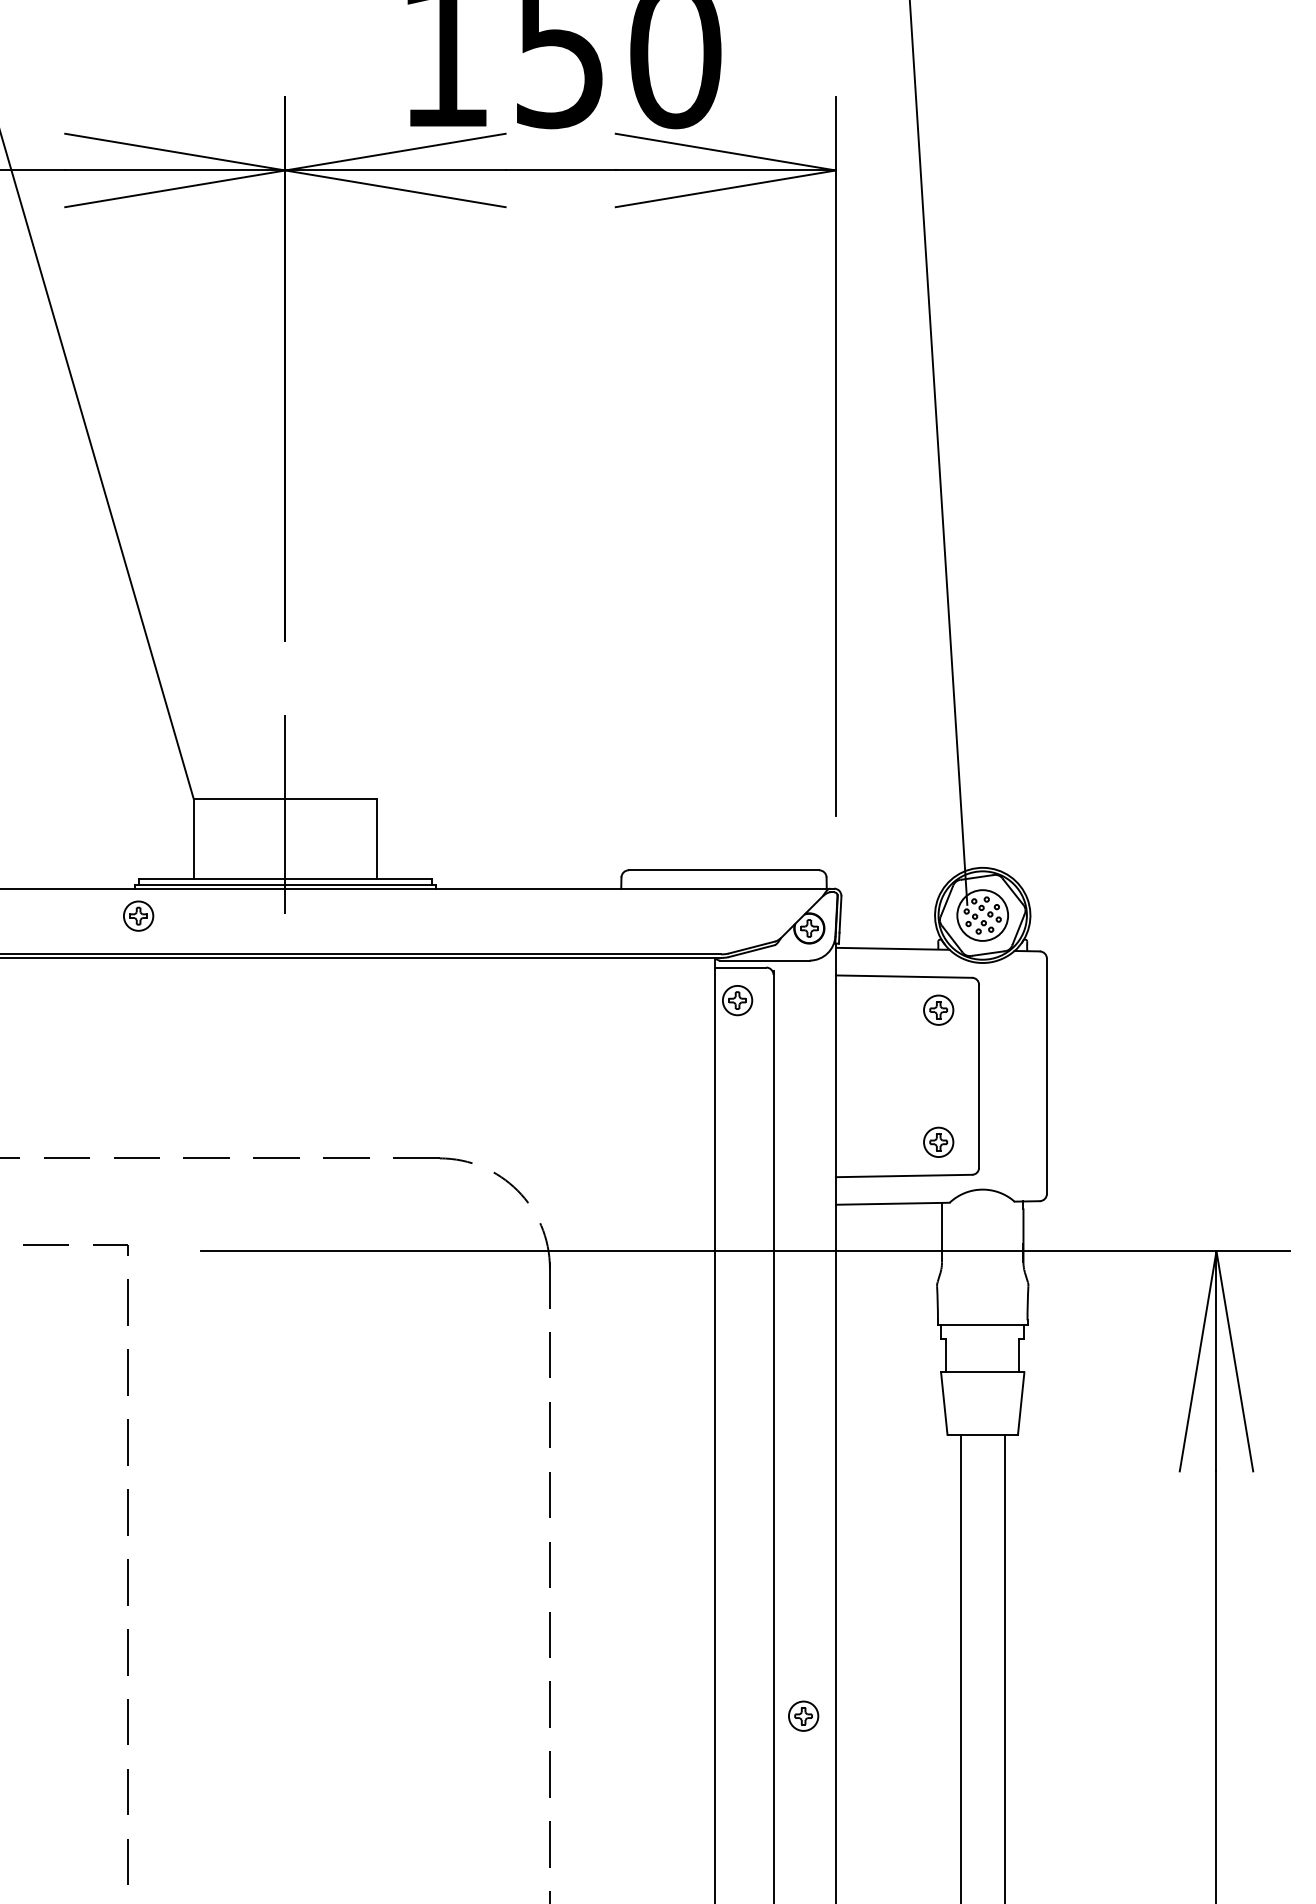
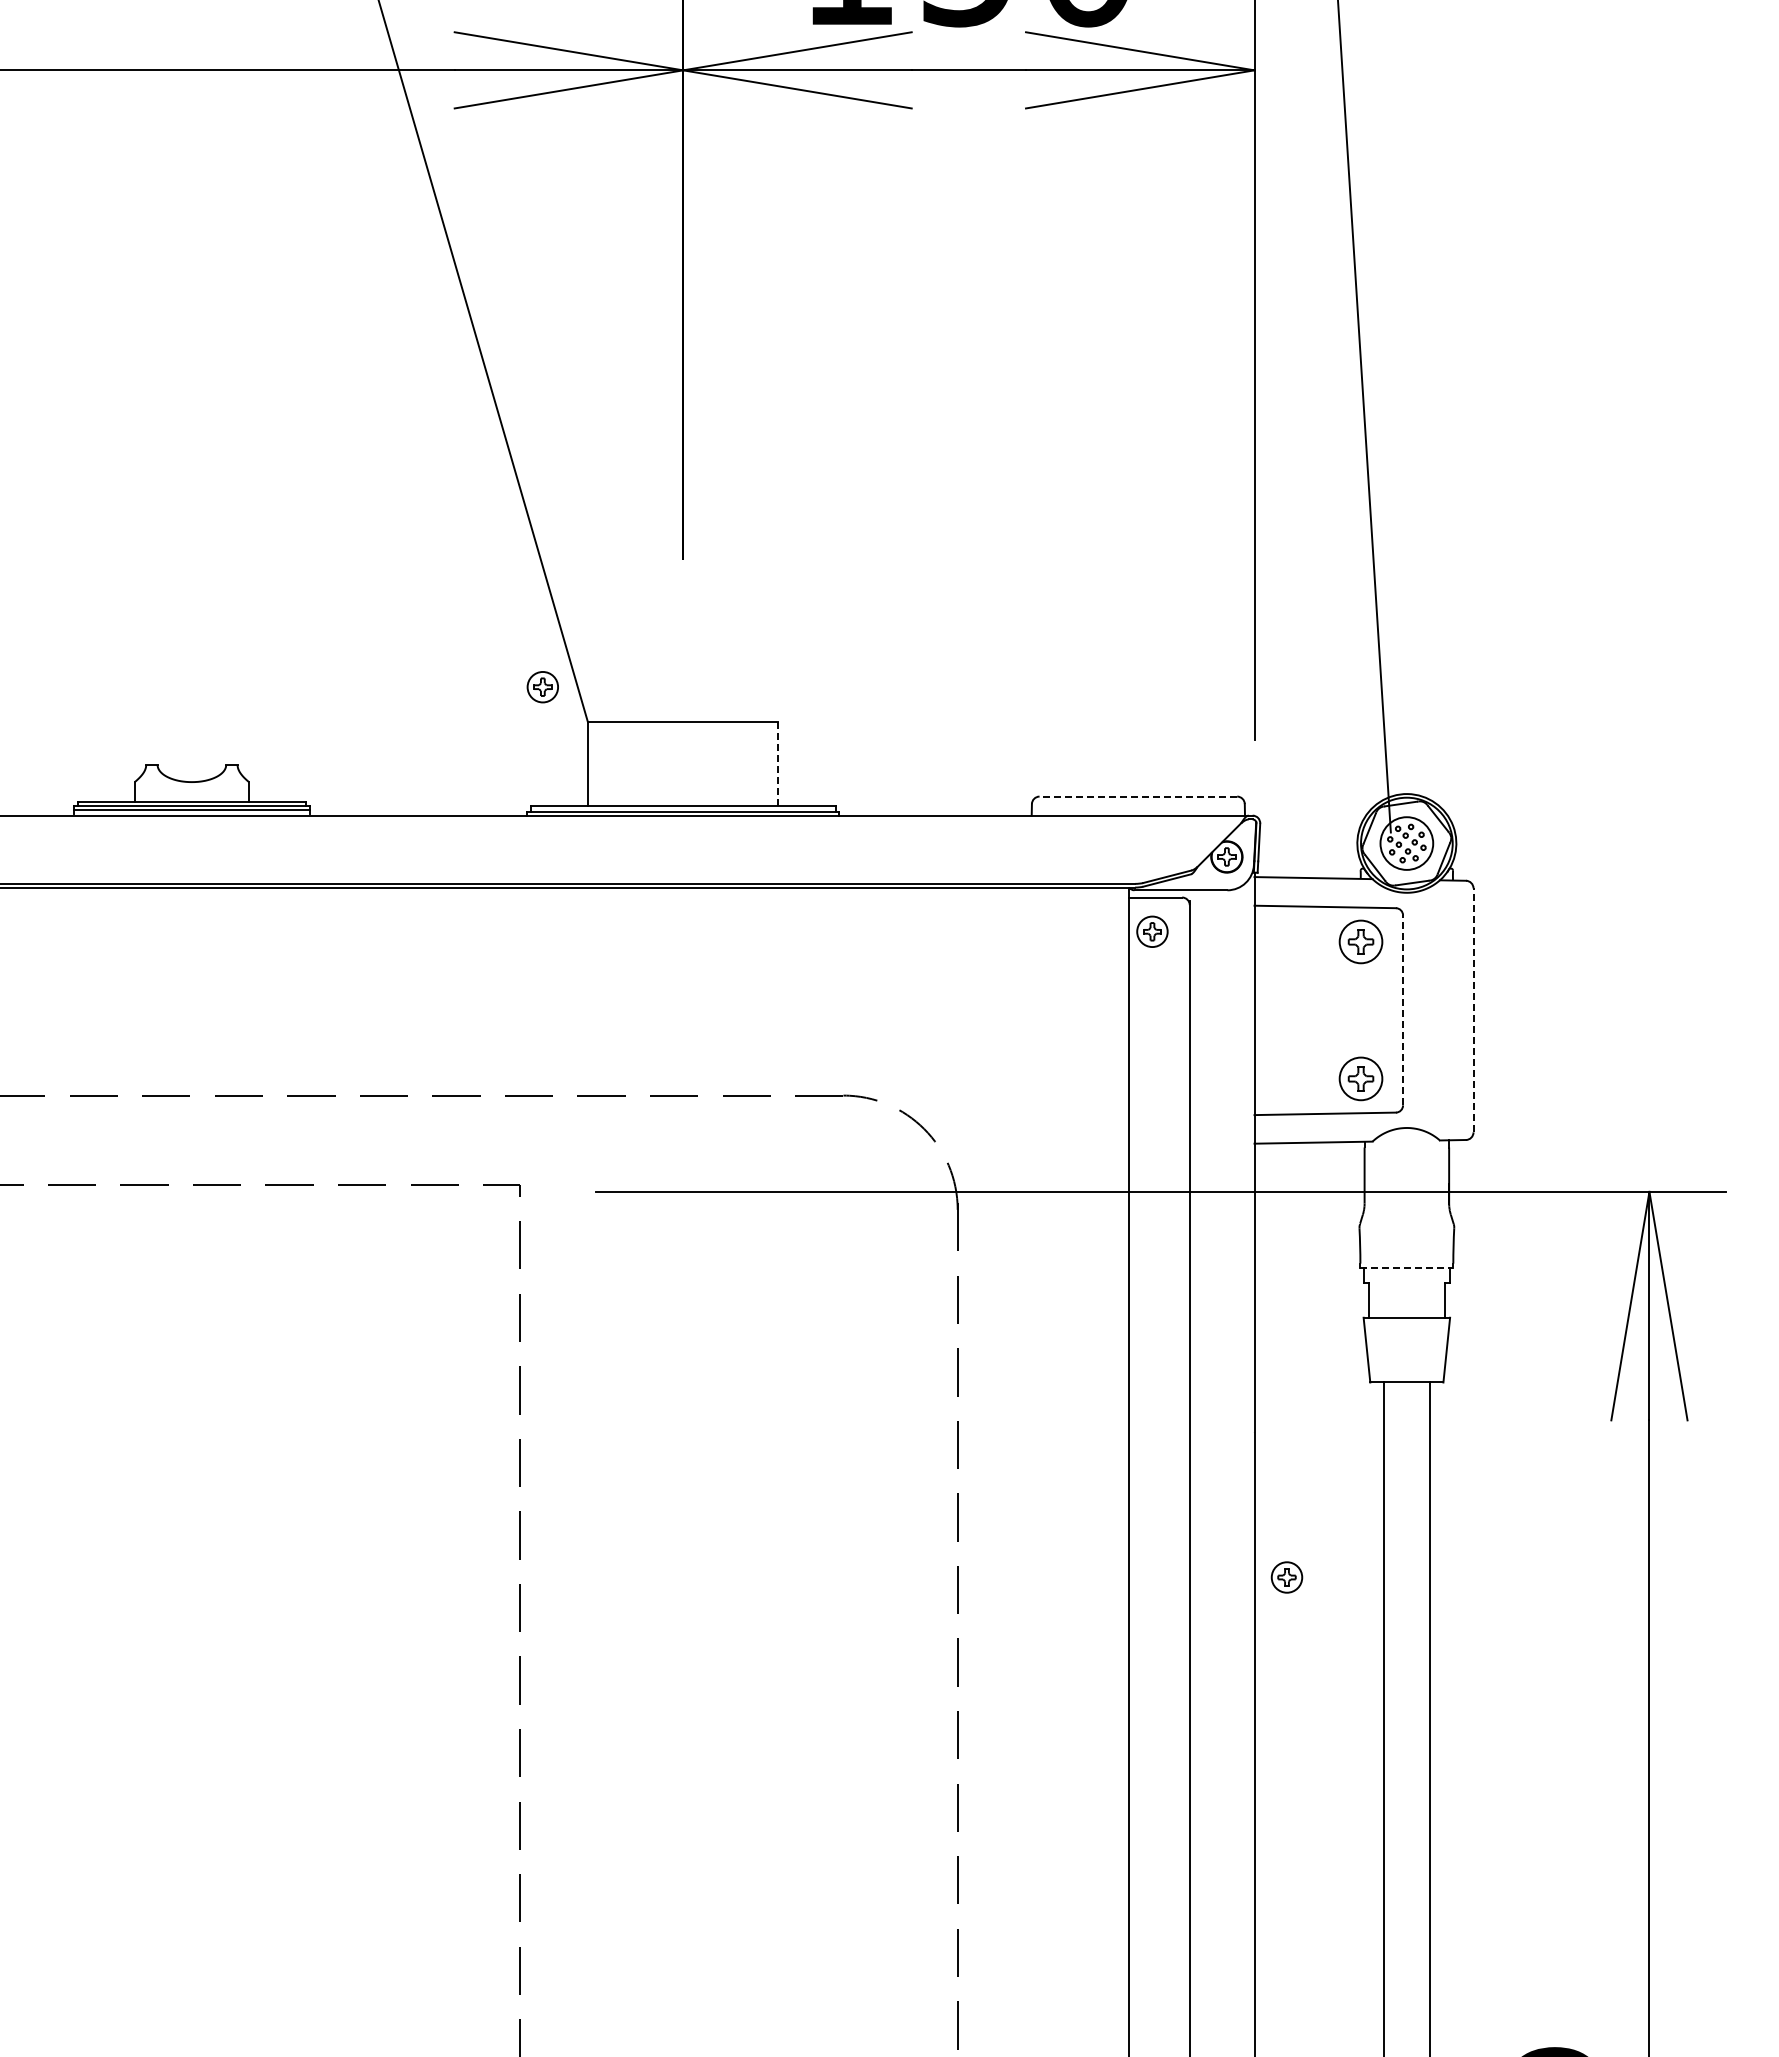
line: (285, 814) -> (683, 738), removed
line: (377, 839) -> (778, 764), solid -> dashed
line: (724, 870) -> (1138, 796), solid -> dashed
part: (138, 916) -> (542, 687), moved
part: (939, 1009) -> (1361, 941), size x1.4
line: (979, 1076) -> (1403, 1010), solid -> dashed
line: (1046, 1076) -> (1473, 1010), solid -> dashed
part: (939, 1141) -> (1361, 1078), size x1.4
line: (983, 1325) -> (1407, 1268), solid -> dashed
part: (803, 1716) -> (1286, 1577), moved

